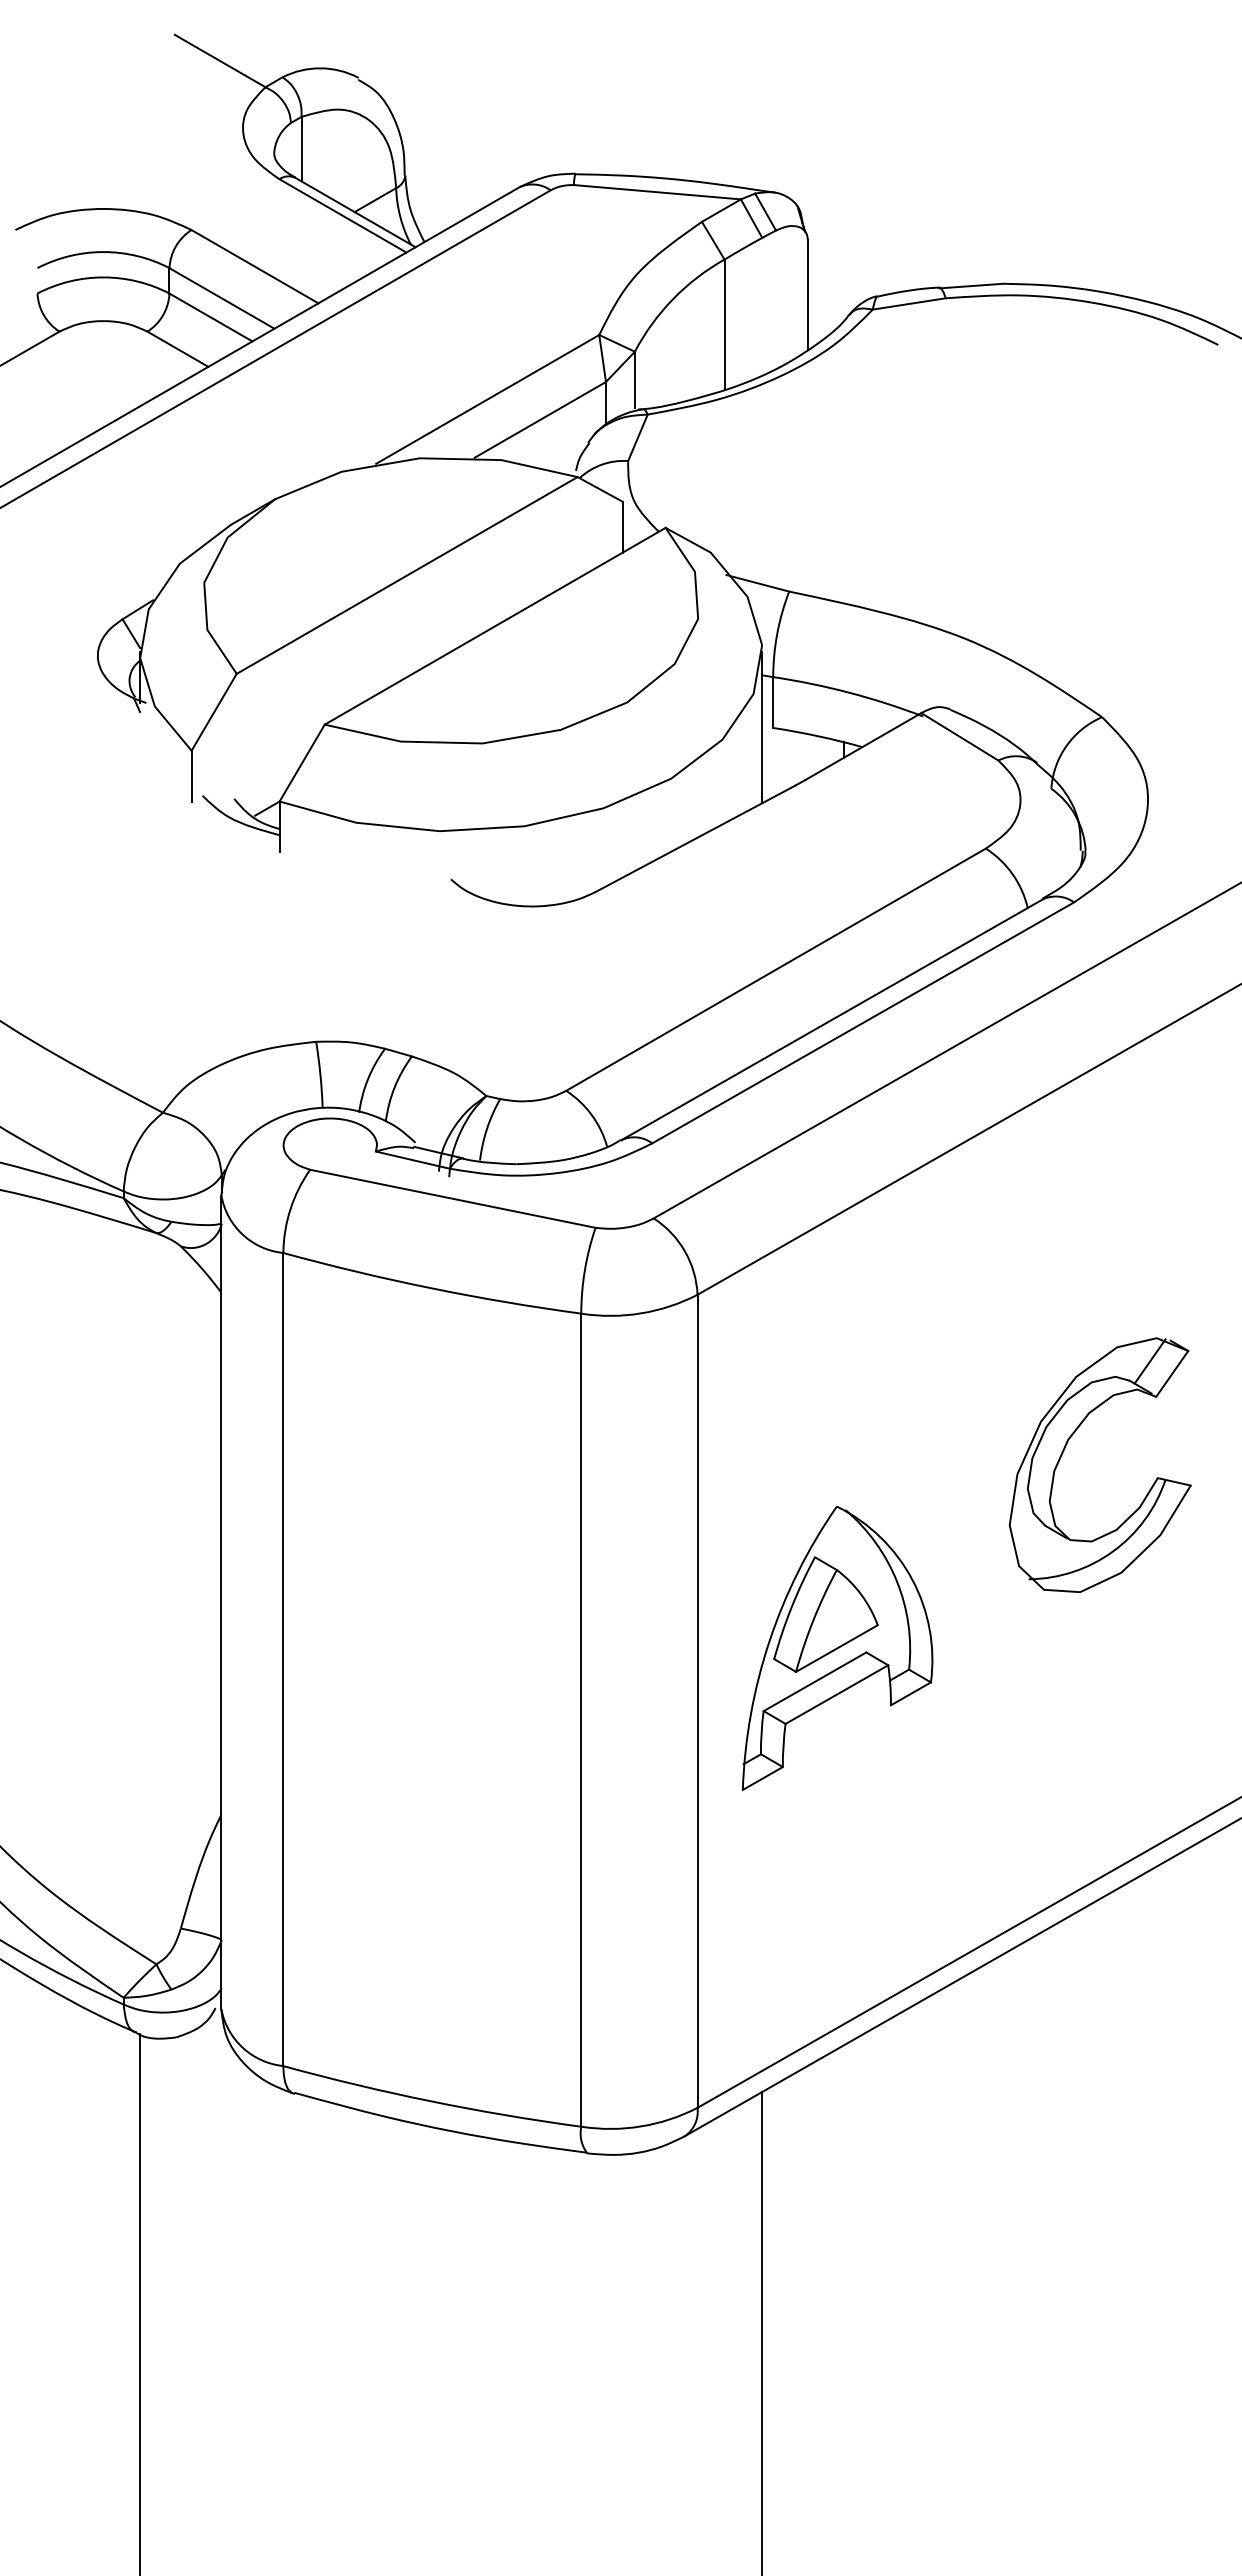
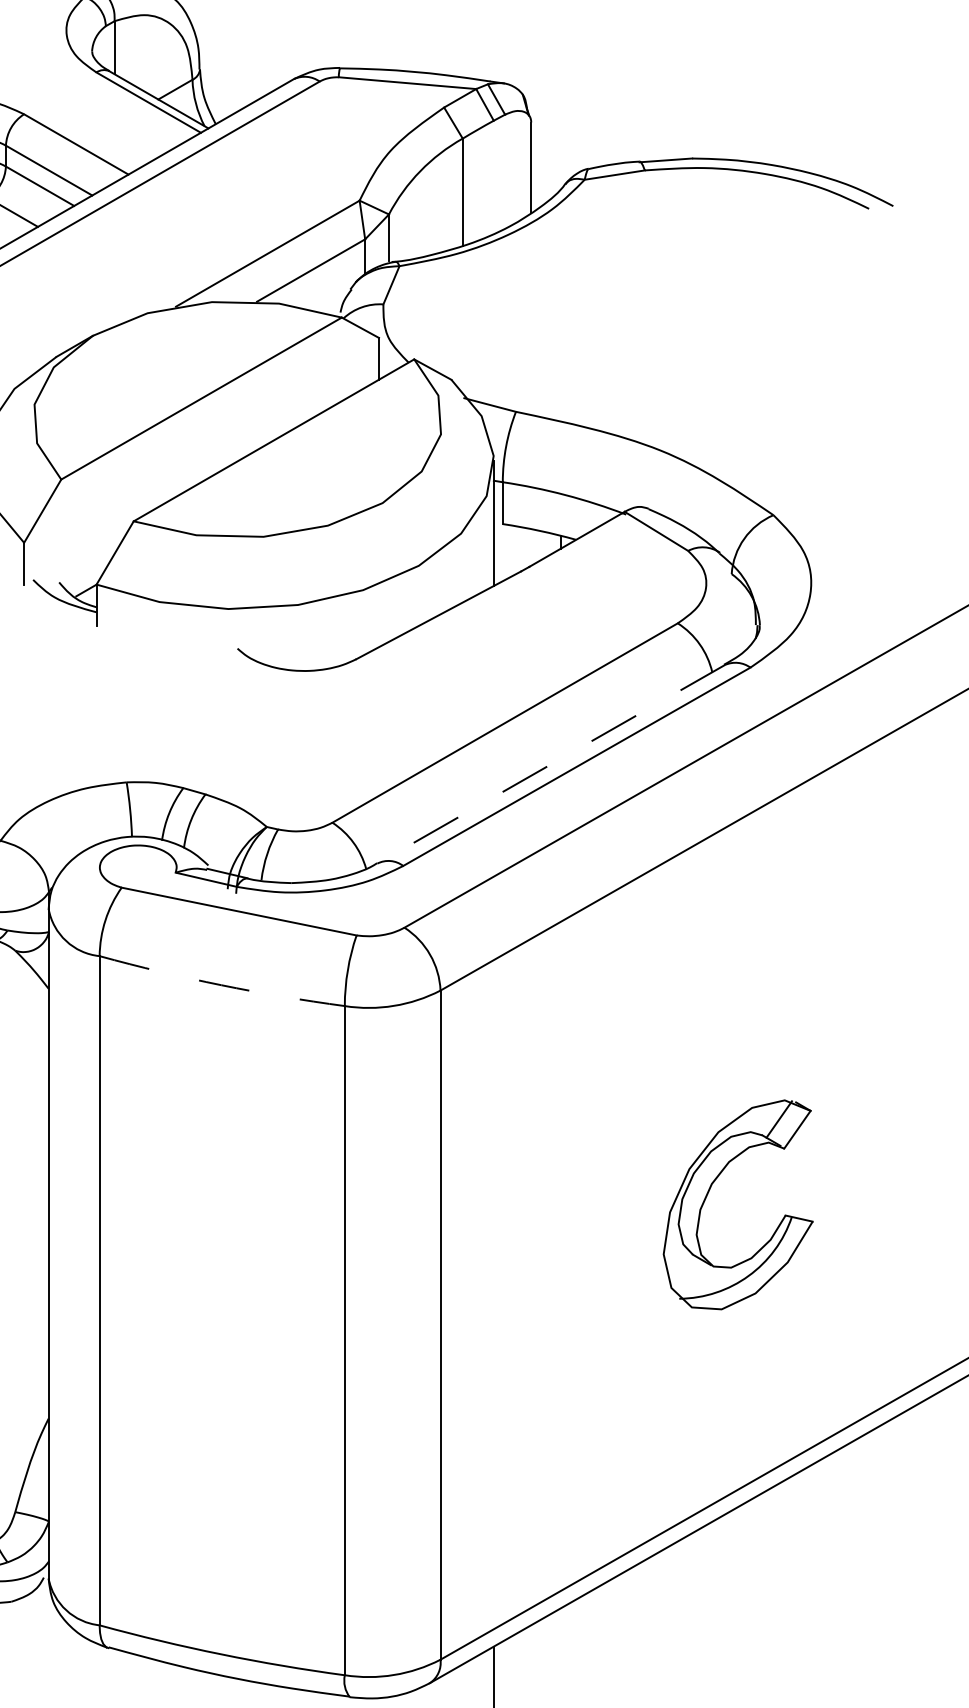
line: (832, 1019) -> (551, 764), solid -> dashed
arc: (431, 1288) -> (221, 985), solid -> dashed
part: (1065, 1448) -> (709, 1191), moved
part: (837, 1648) -> (555, 1281), removed

